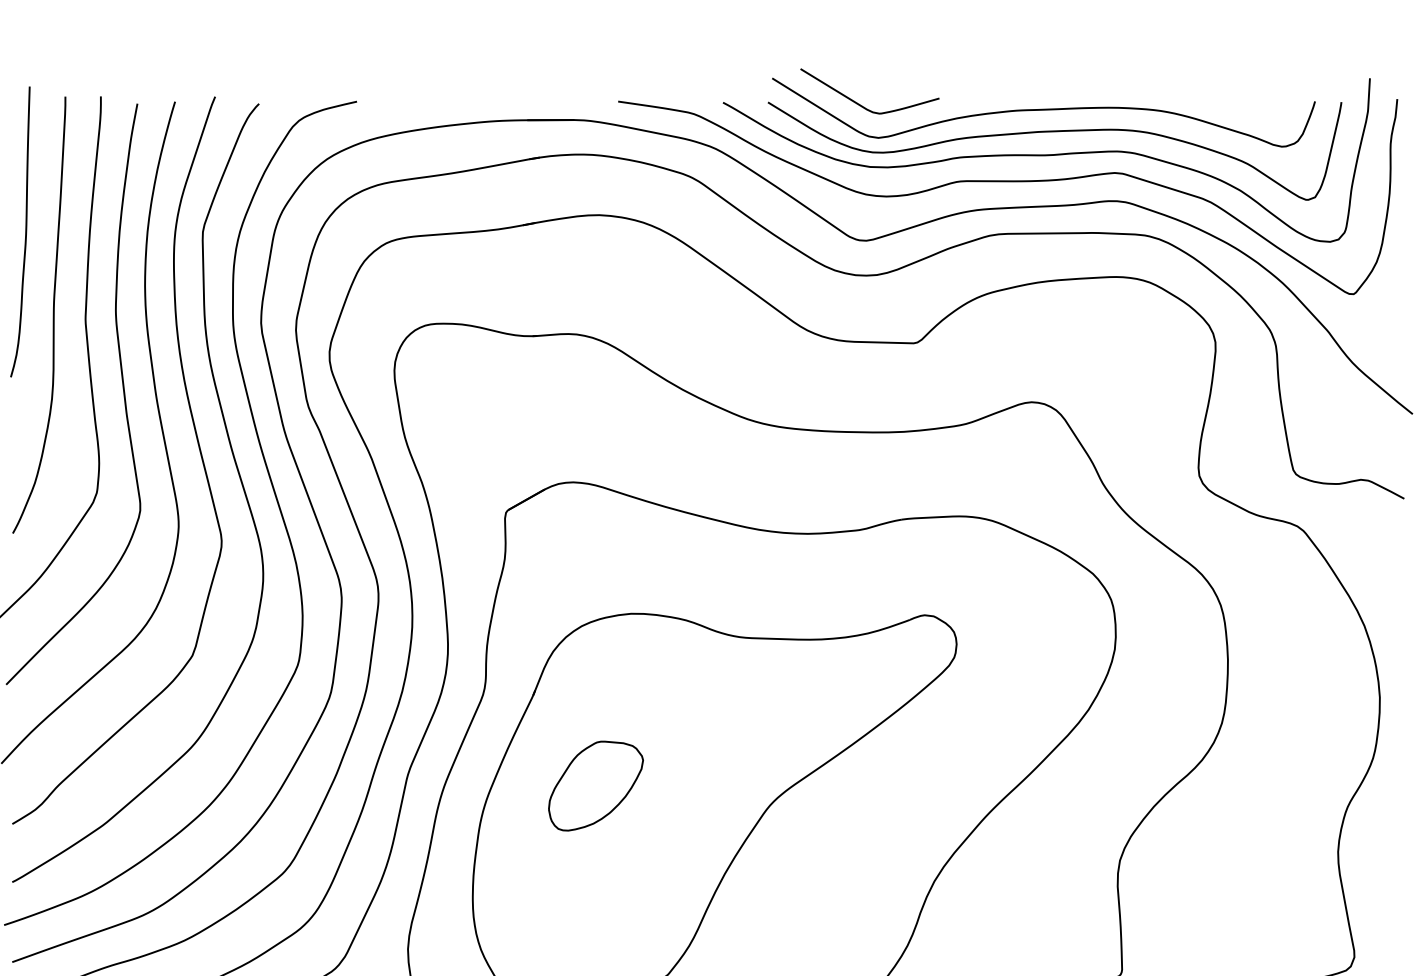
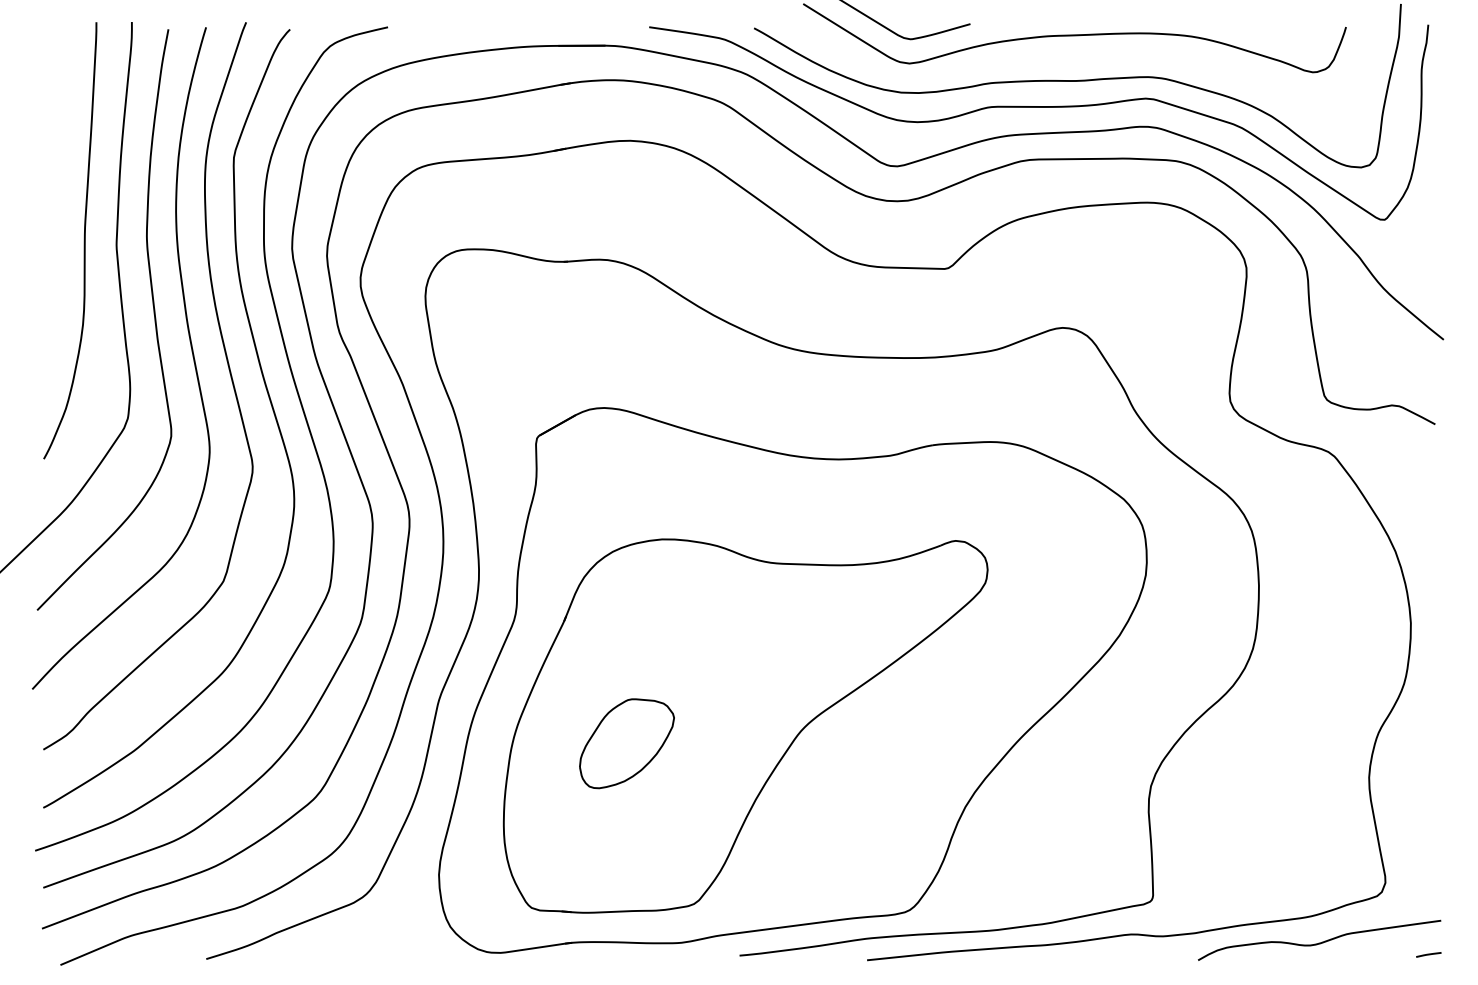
curve: (1048, 132) -> (1079, 58), removed
curve: (25, 231) -> (56, 157), removed
part: (595, 785) -> (626, 743), moved

